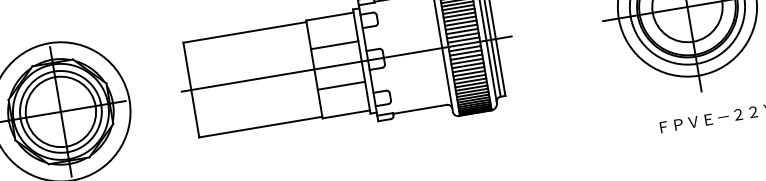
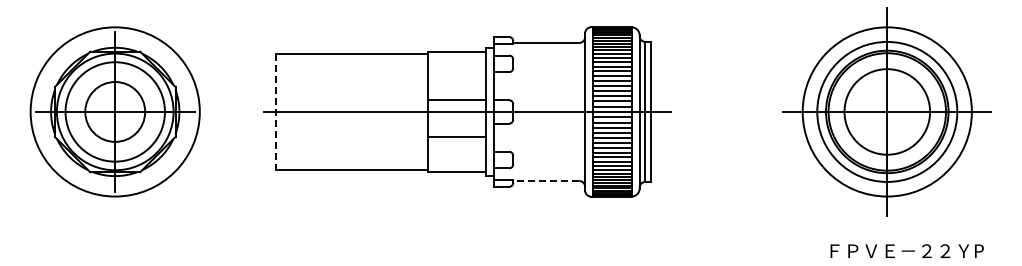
line: (334, 44) -> (456, 99), moved
line: (191, 90) -> (275, 112), solid -> dashed
line: (419, 109) -> (545, 180), solid -> dashed
circle: (61, 111) -> (115, 111), size x0.7

